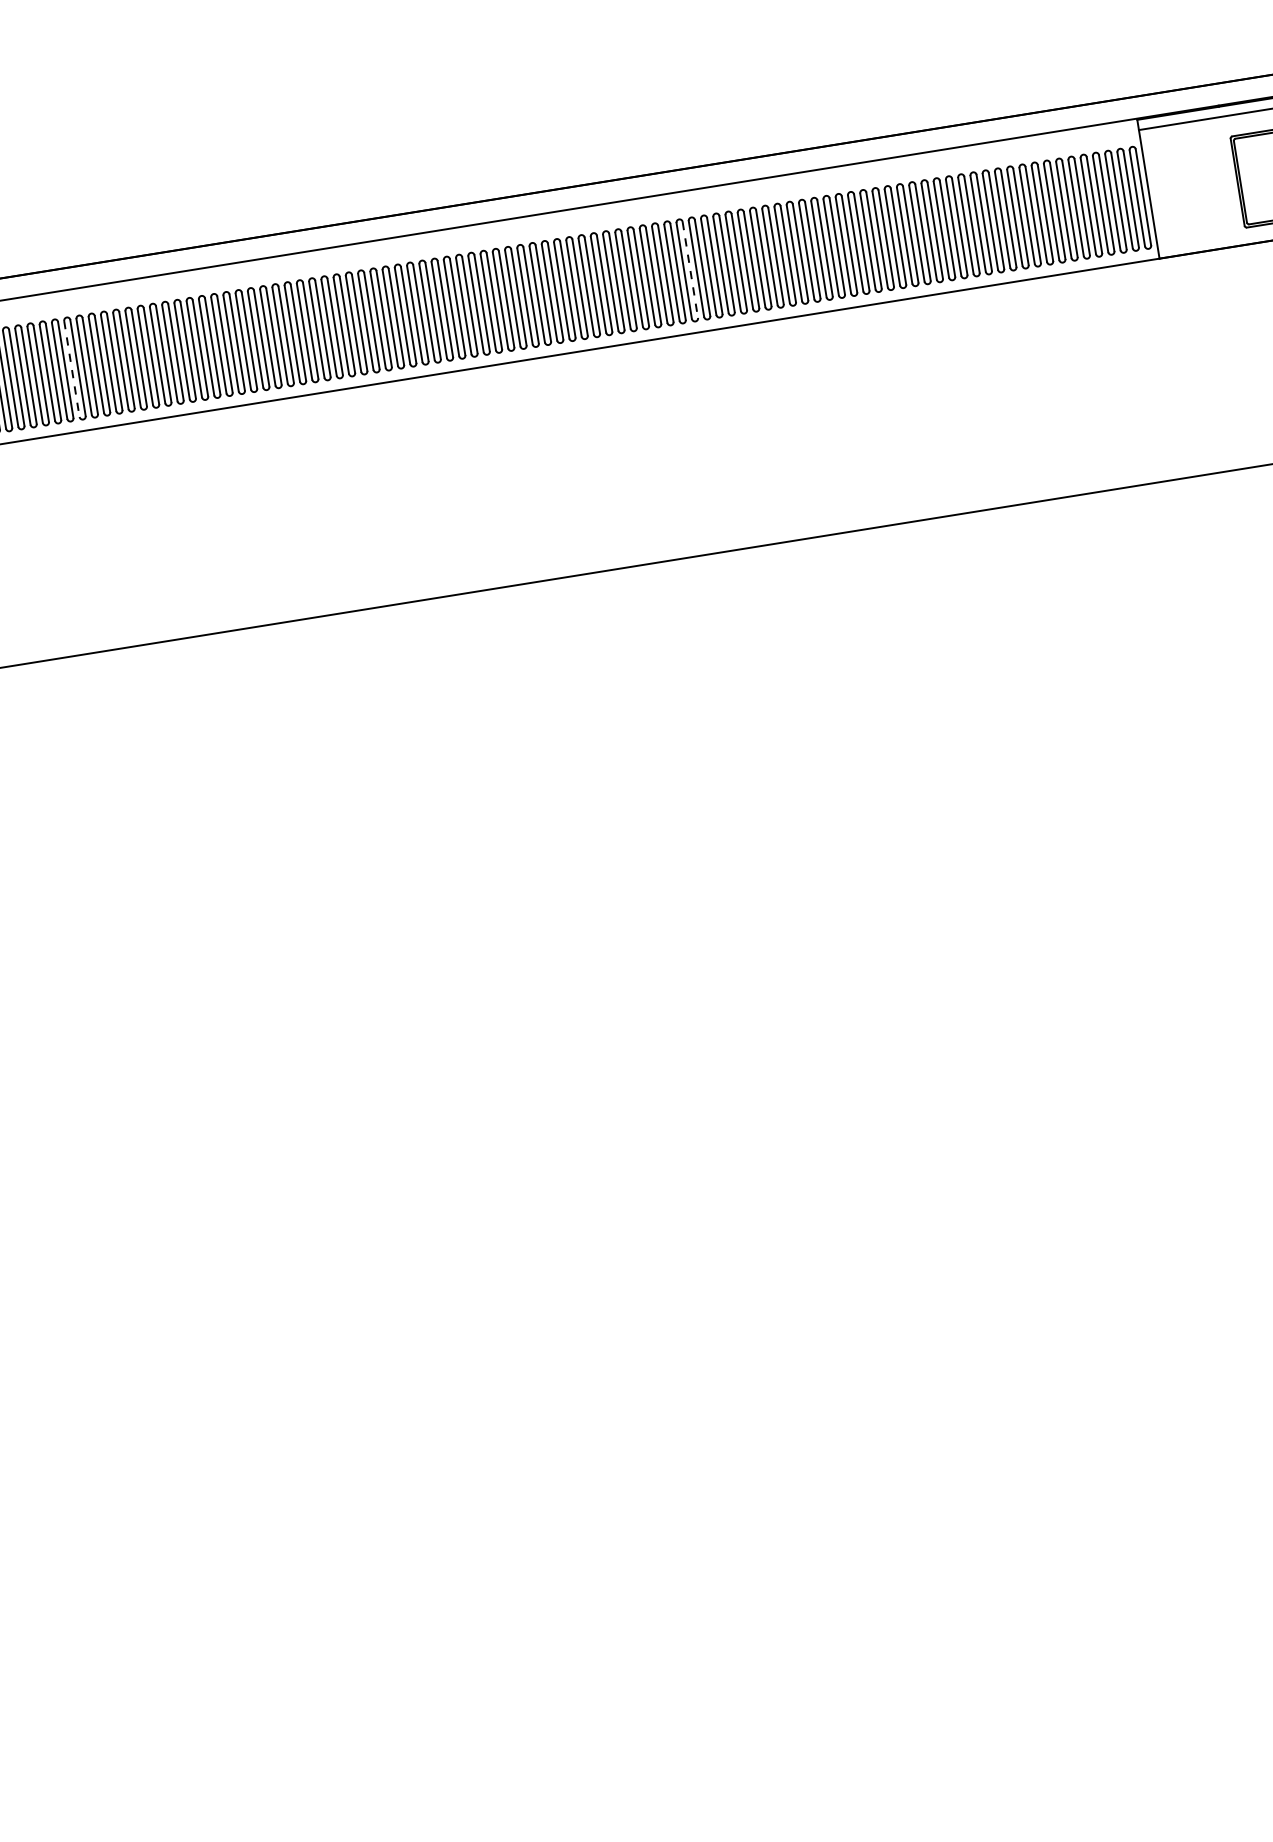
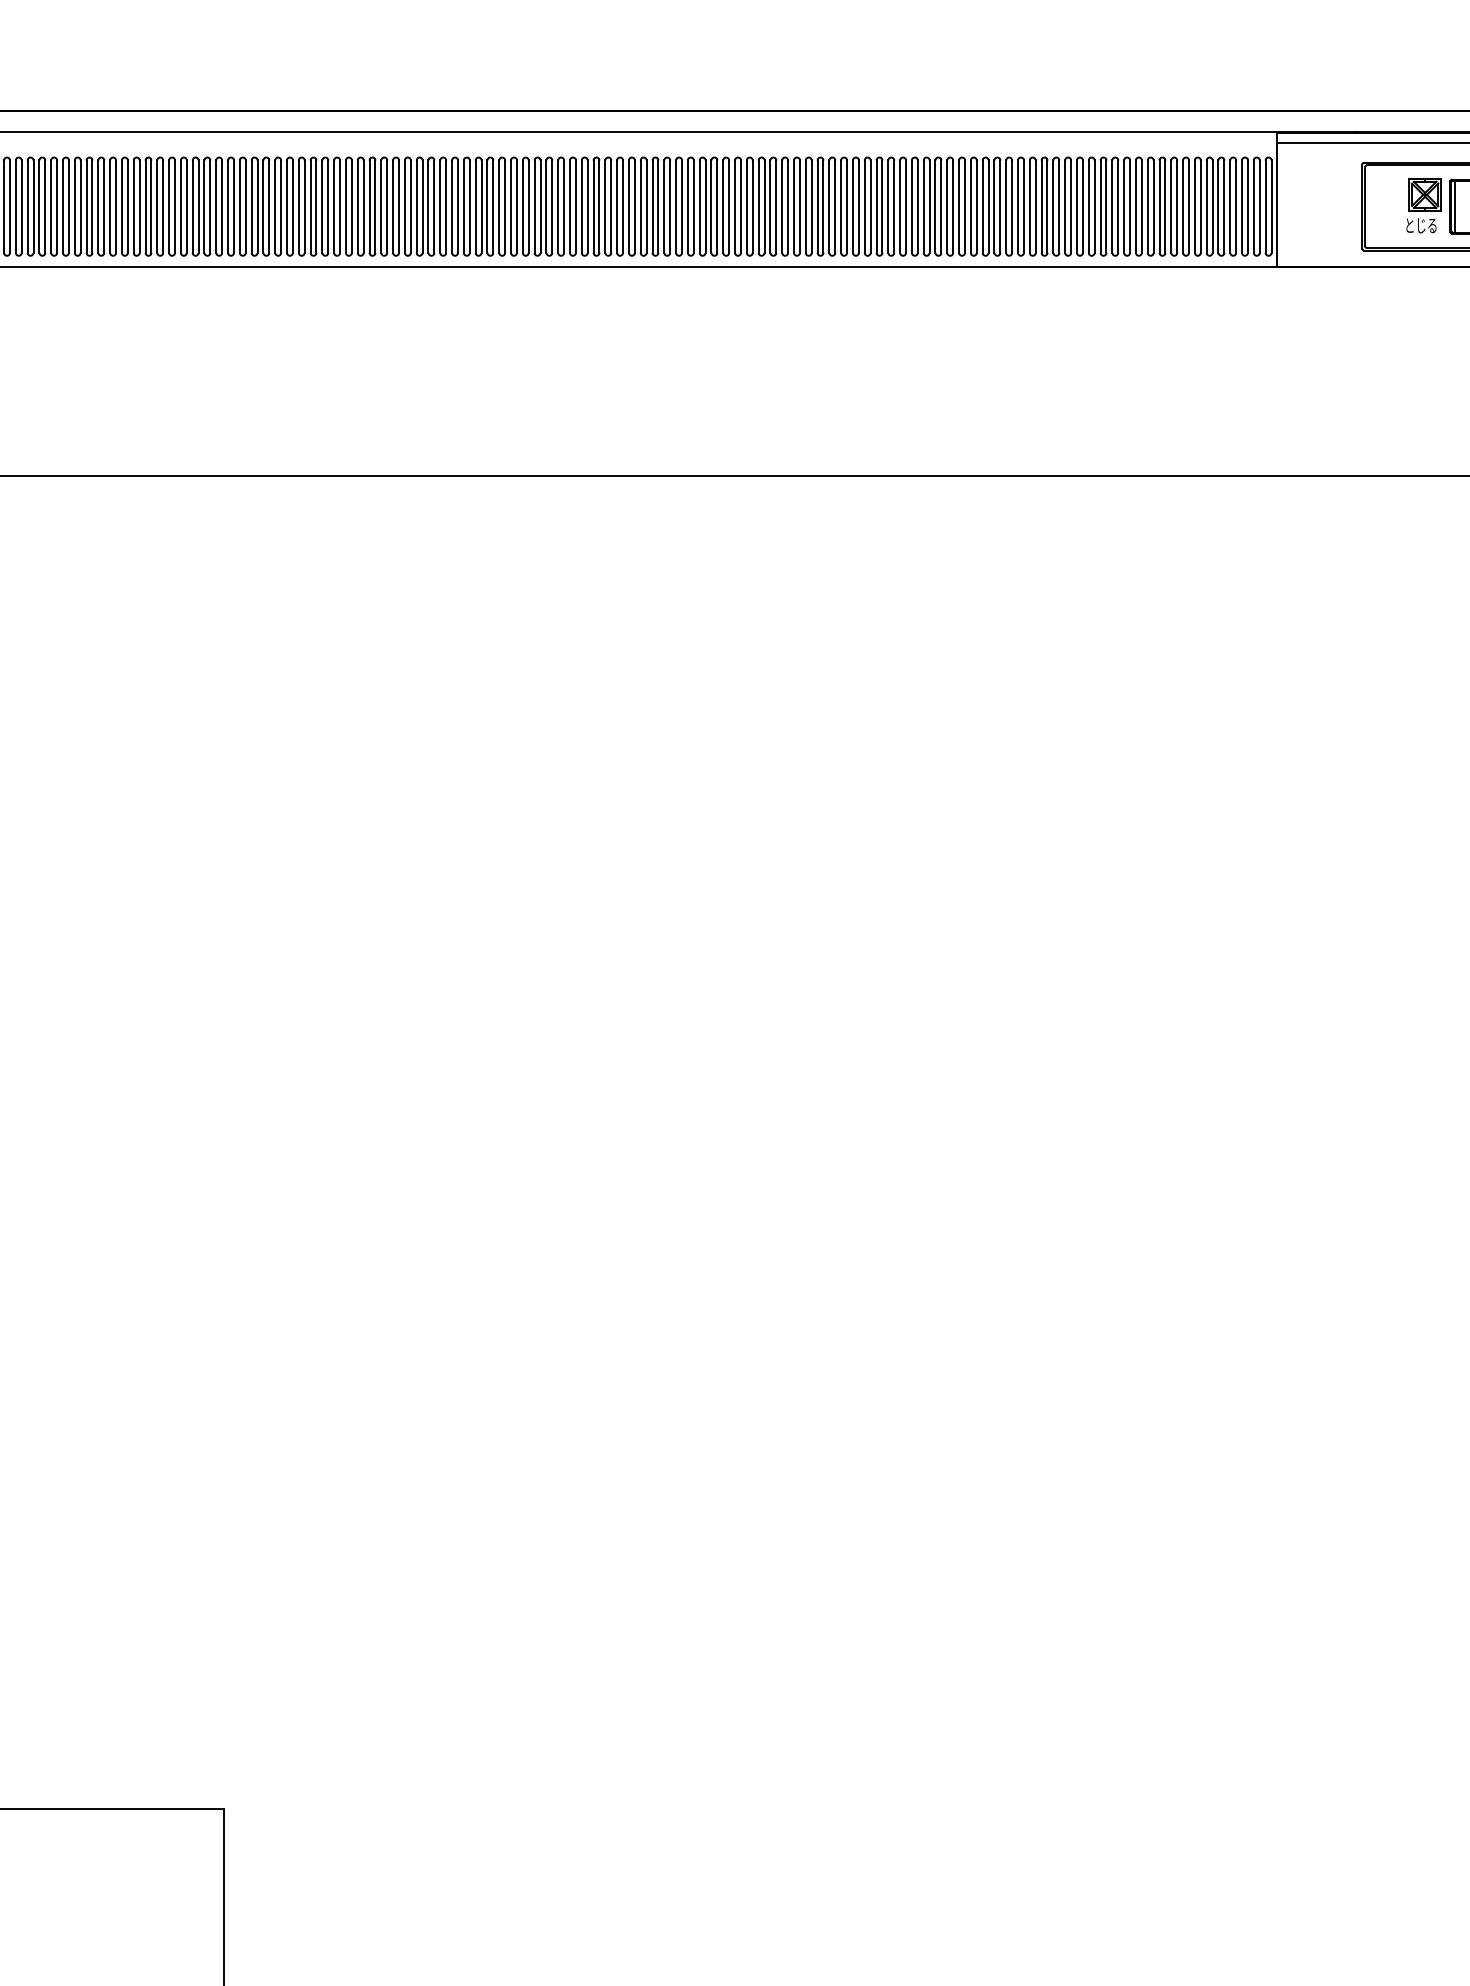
line: (690, 270) -> (835, 207), dashed -> solid
line: (71, 369) -> (239, 207), dashed -> solid

